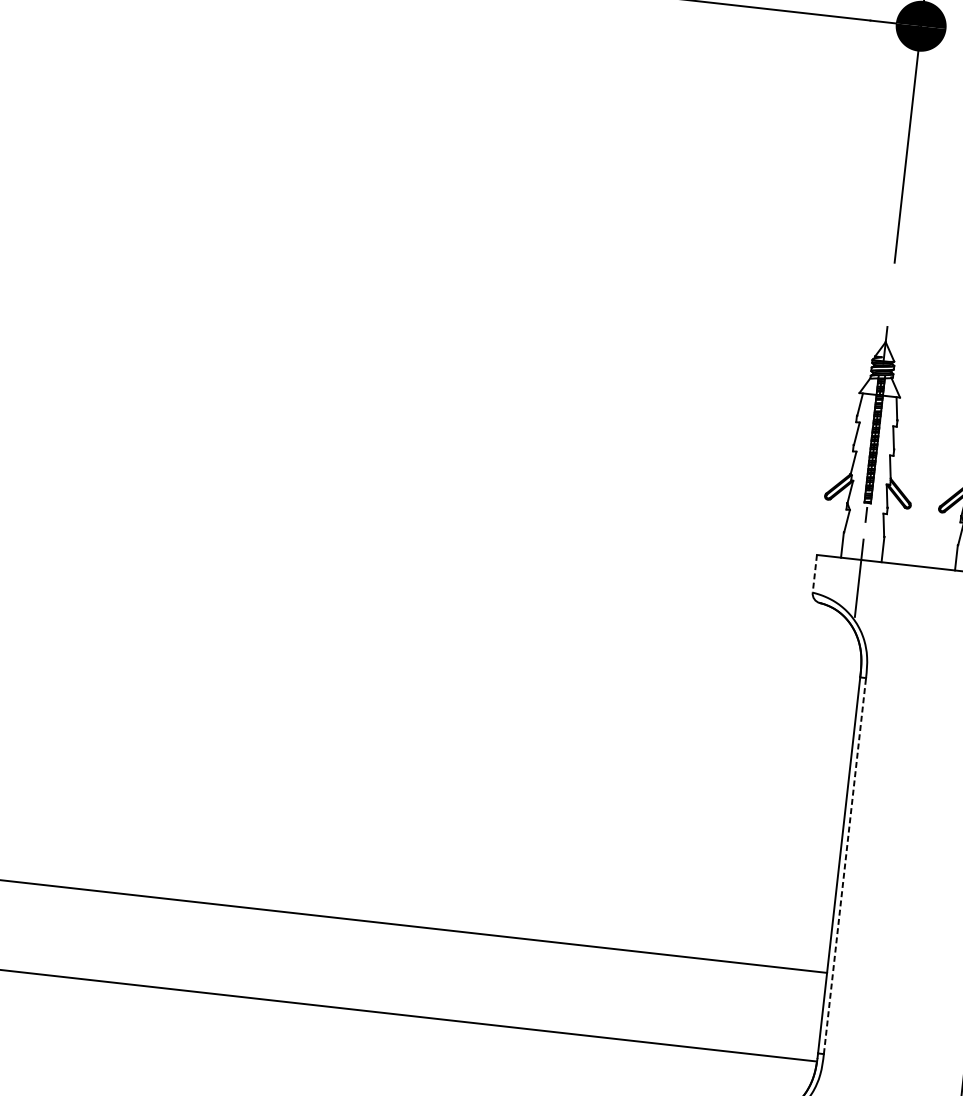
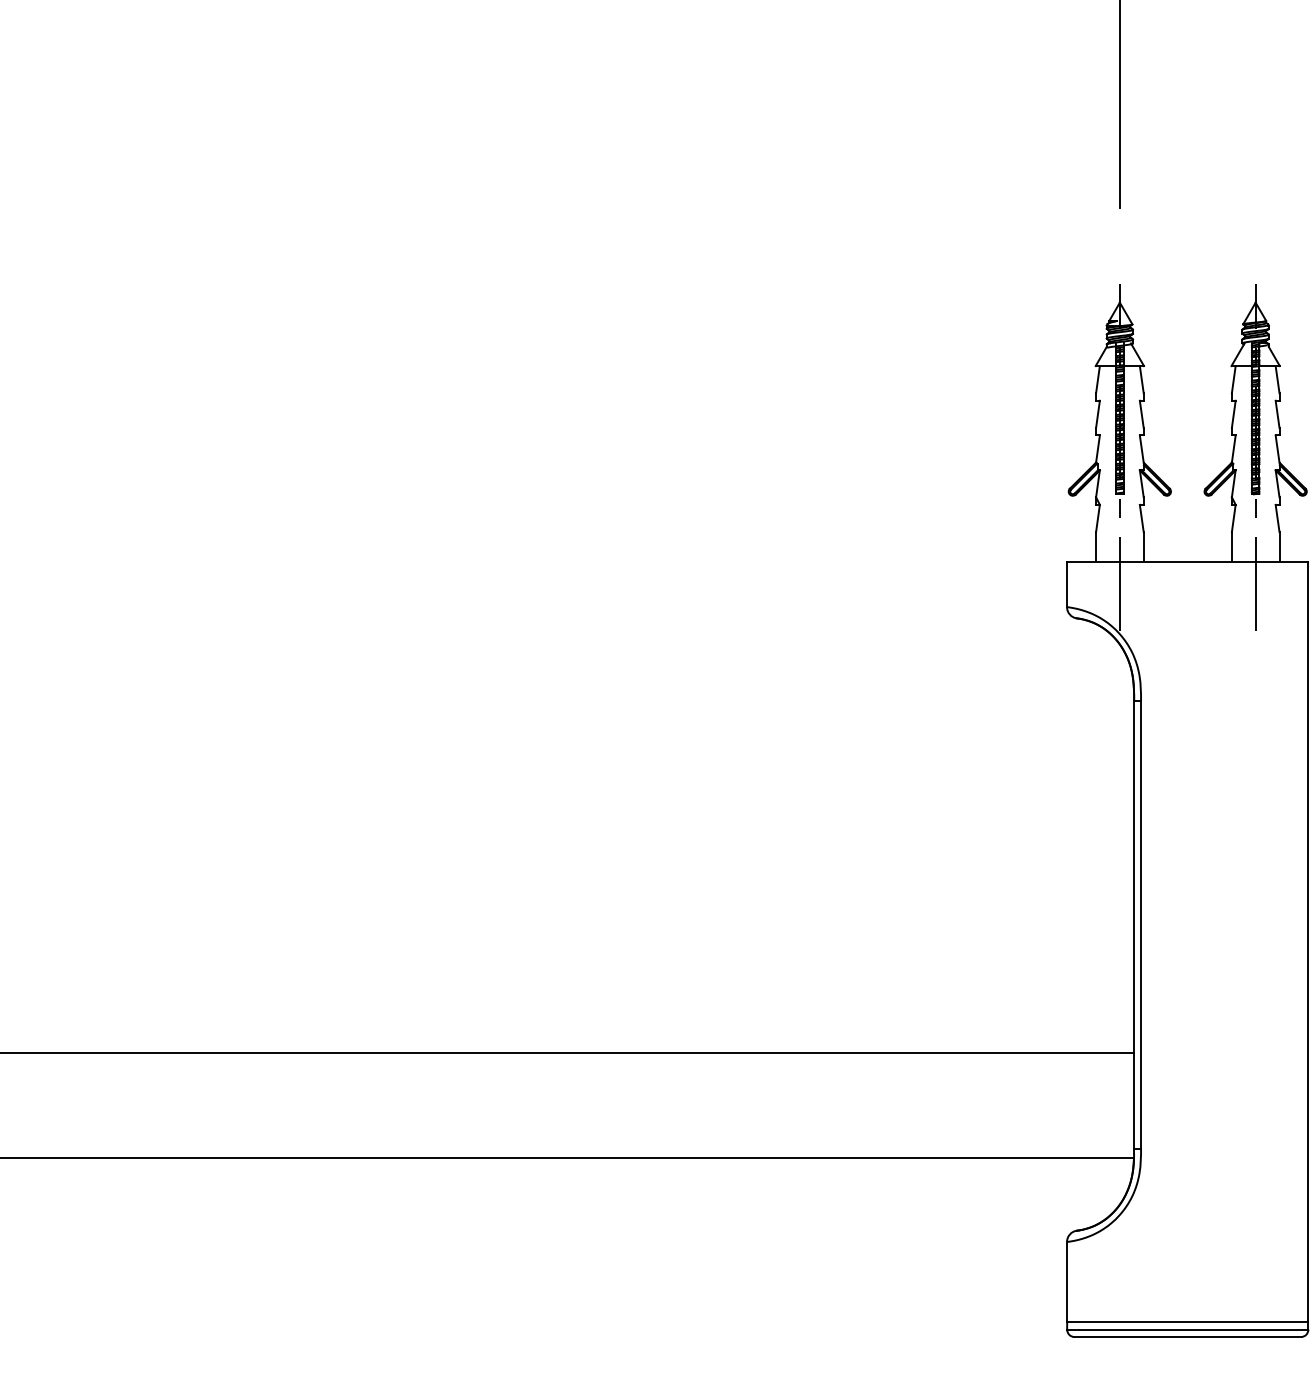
line: (815, 574) -> (1067, 585), dashed -> solid
line: (845, 866) -> (1141, 924), dashed -> solid

